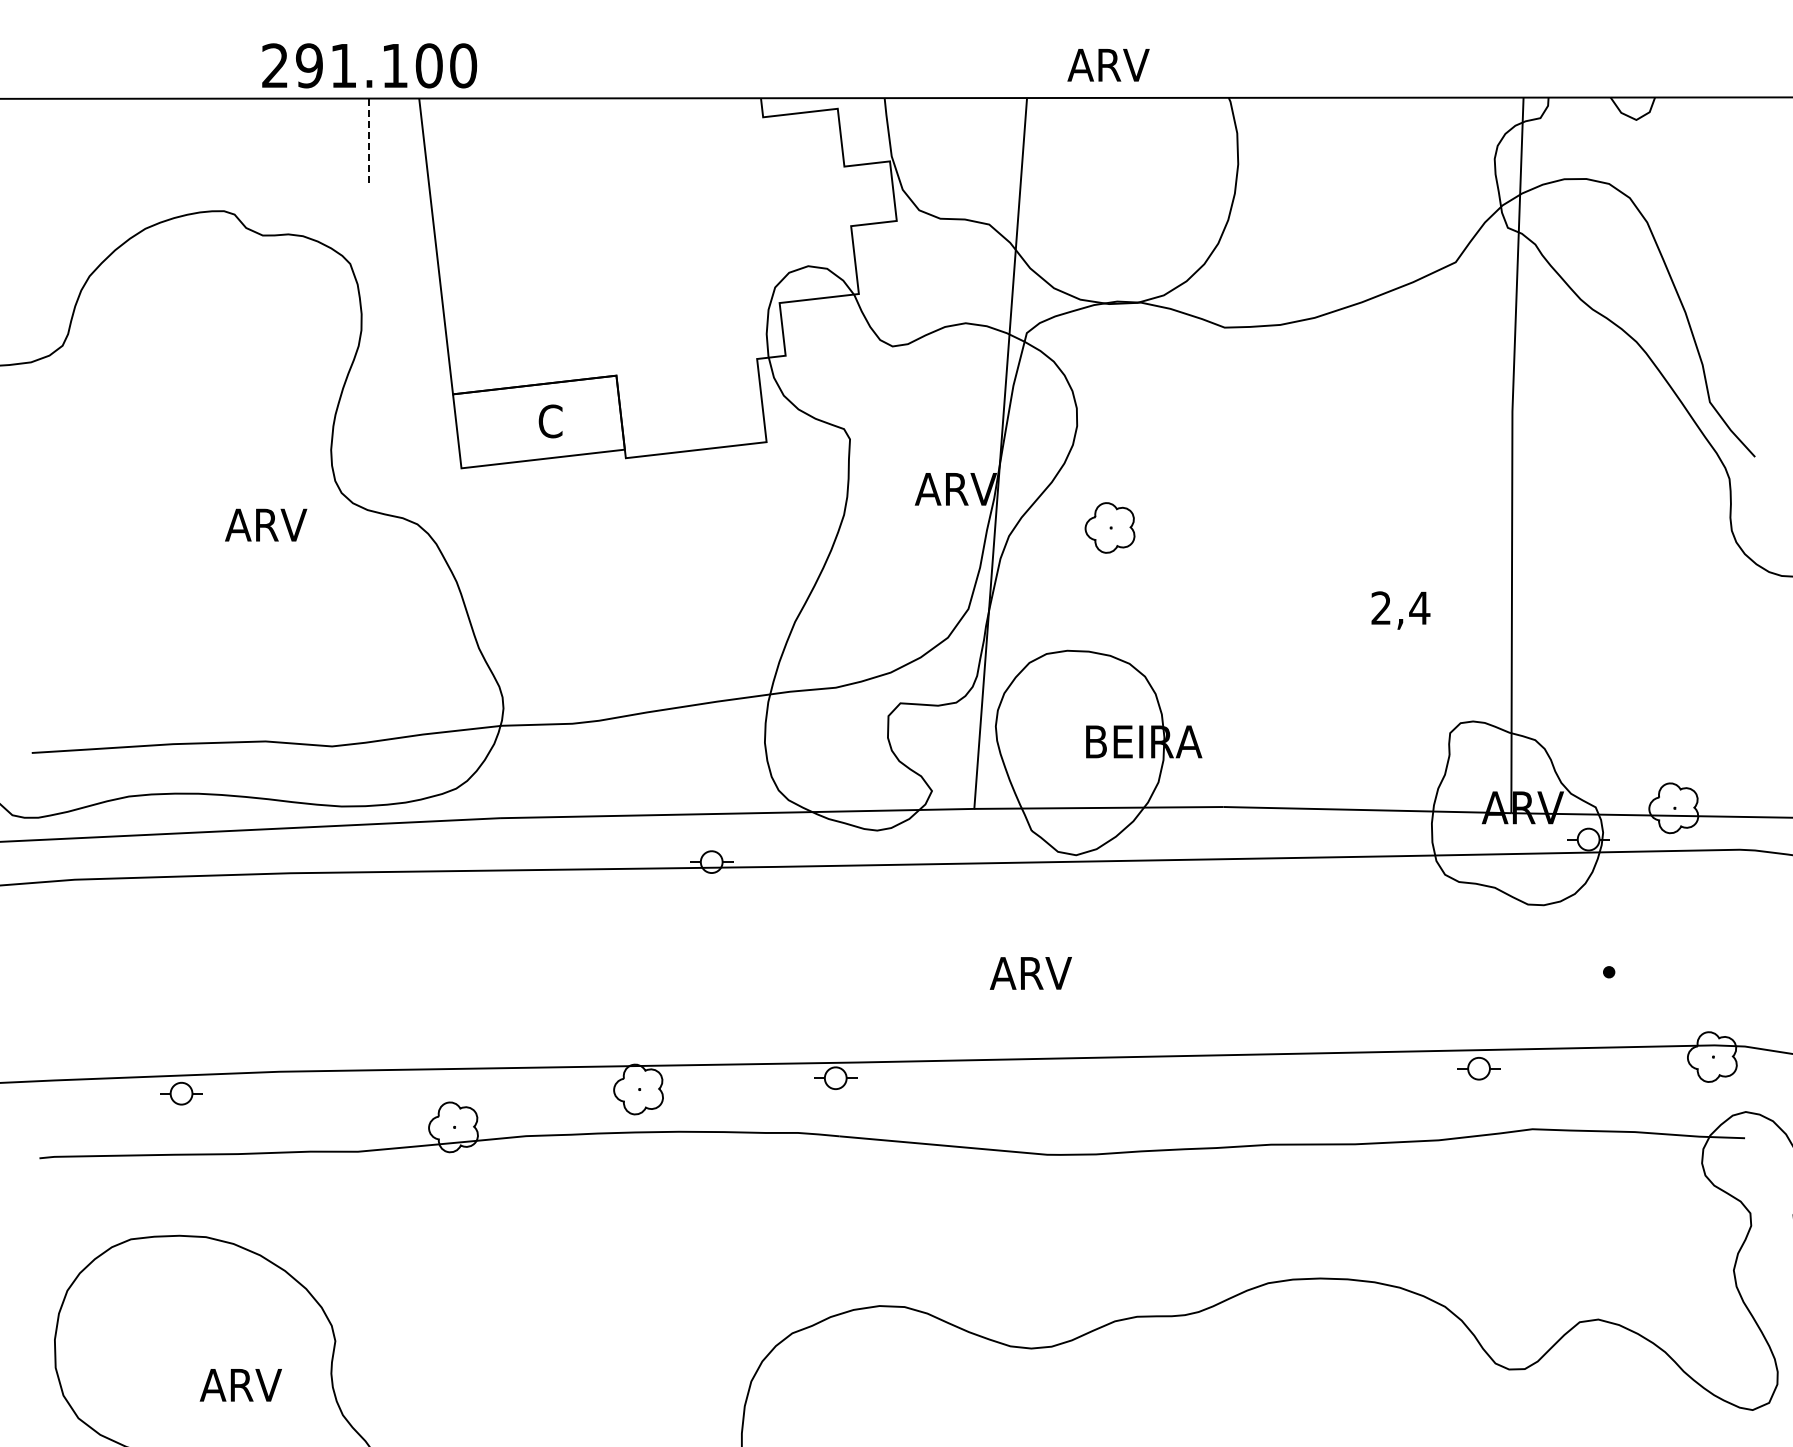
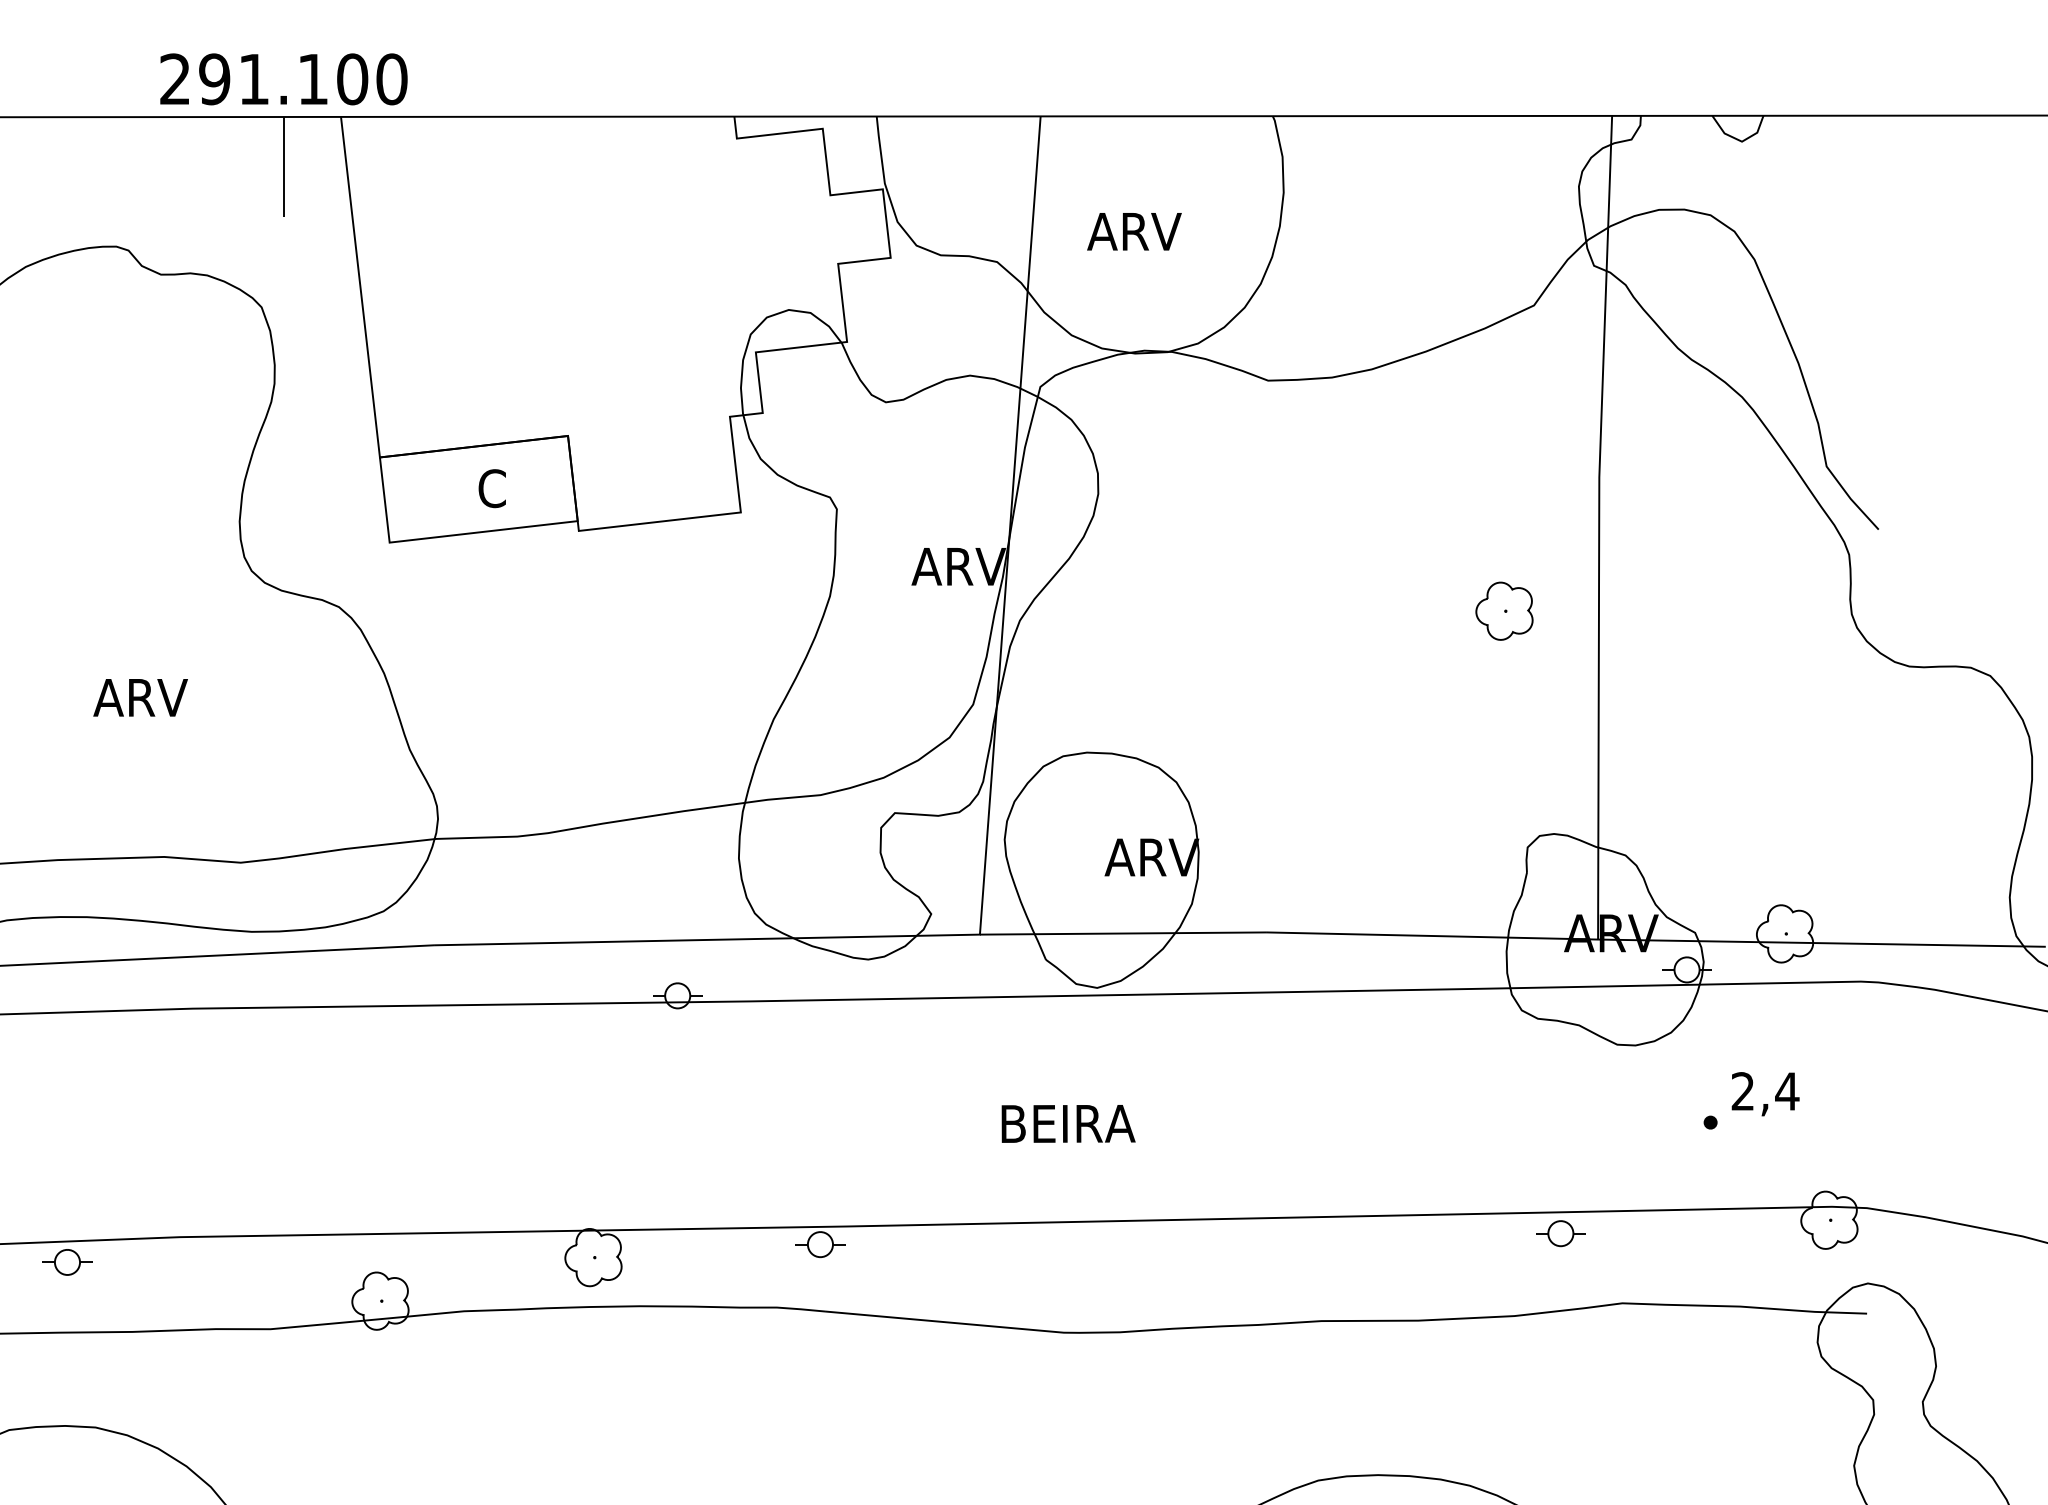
text: (1108, 65) -> (1134, 232), moved
line: (369, 142) -> (283, 167), dashed -> solid
text: (266, 524) -> (141, 697), moved
part: (1109, 527) -> (1503, 610), moved
text: (1400, 610) -> (1765, 1094), moved
text: (1142, 741) -> (1173, 857), BEIRA -> ARV
text: (1049, 972) -> (1066, 1122), ARV -> BEIRA

